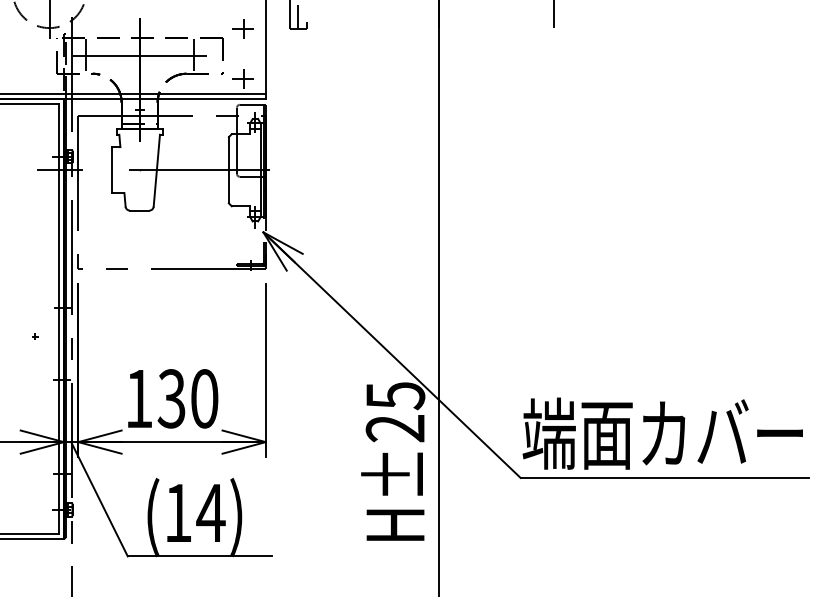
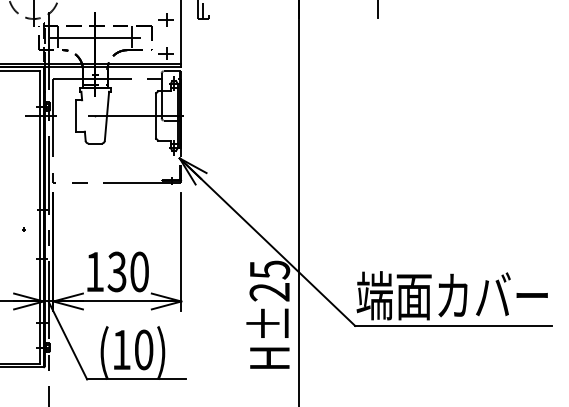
text: (210, 512) -> (143, 349), (14) -> (10)

